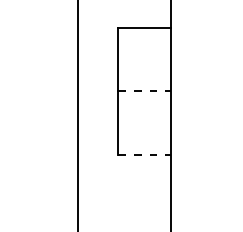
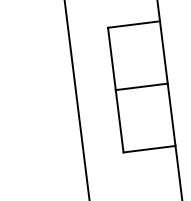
line: (144, 91) -> (141, 86), dashed -> solid
line: (144, 154) -> (149, 148), dashed -> solid

